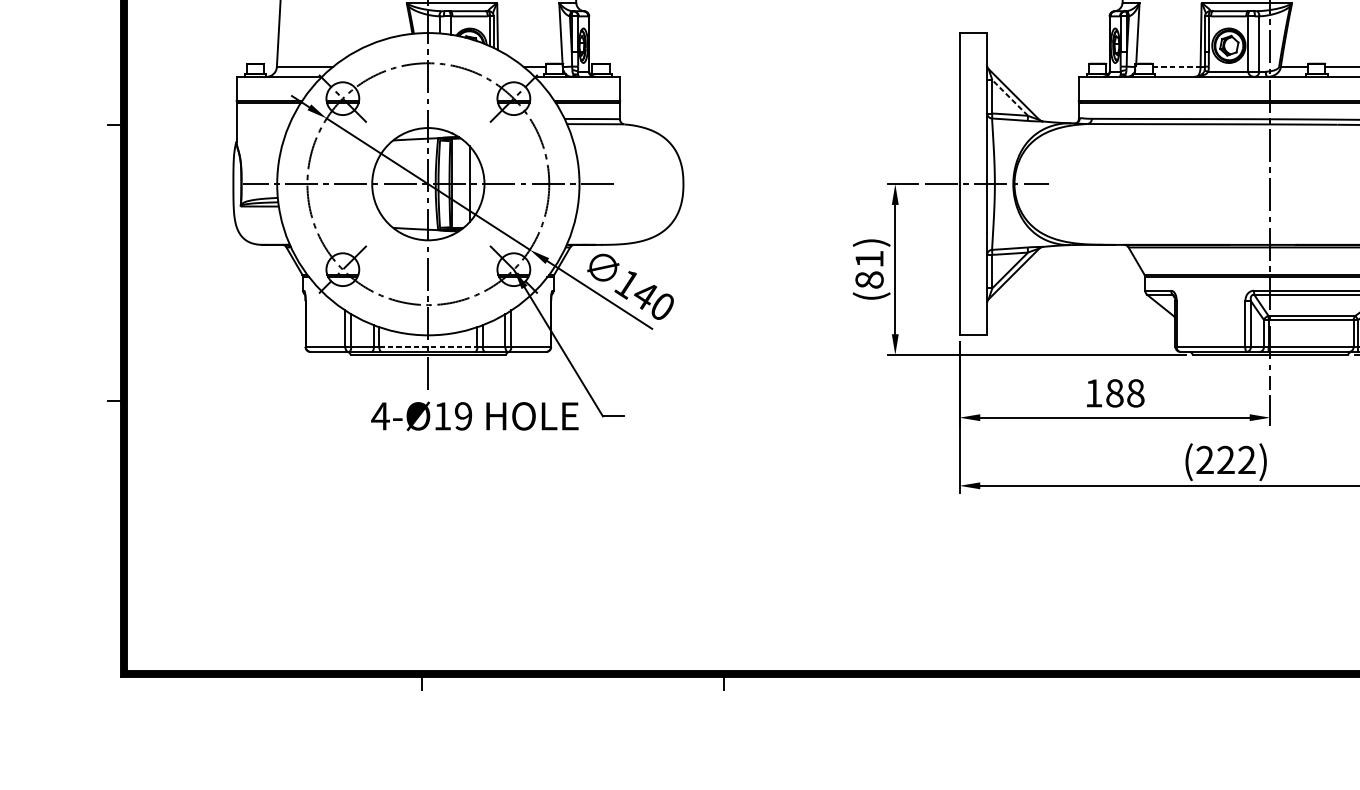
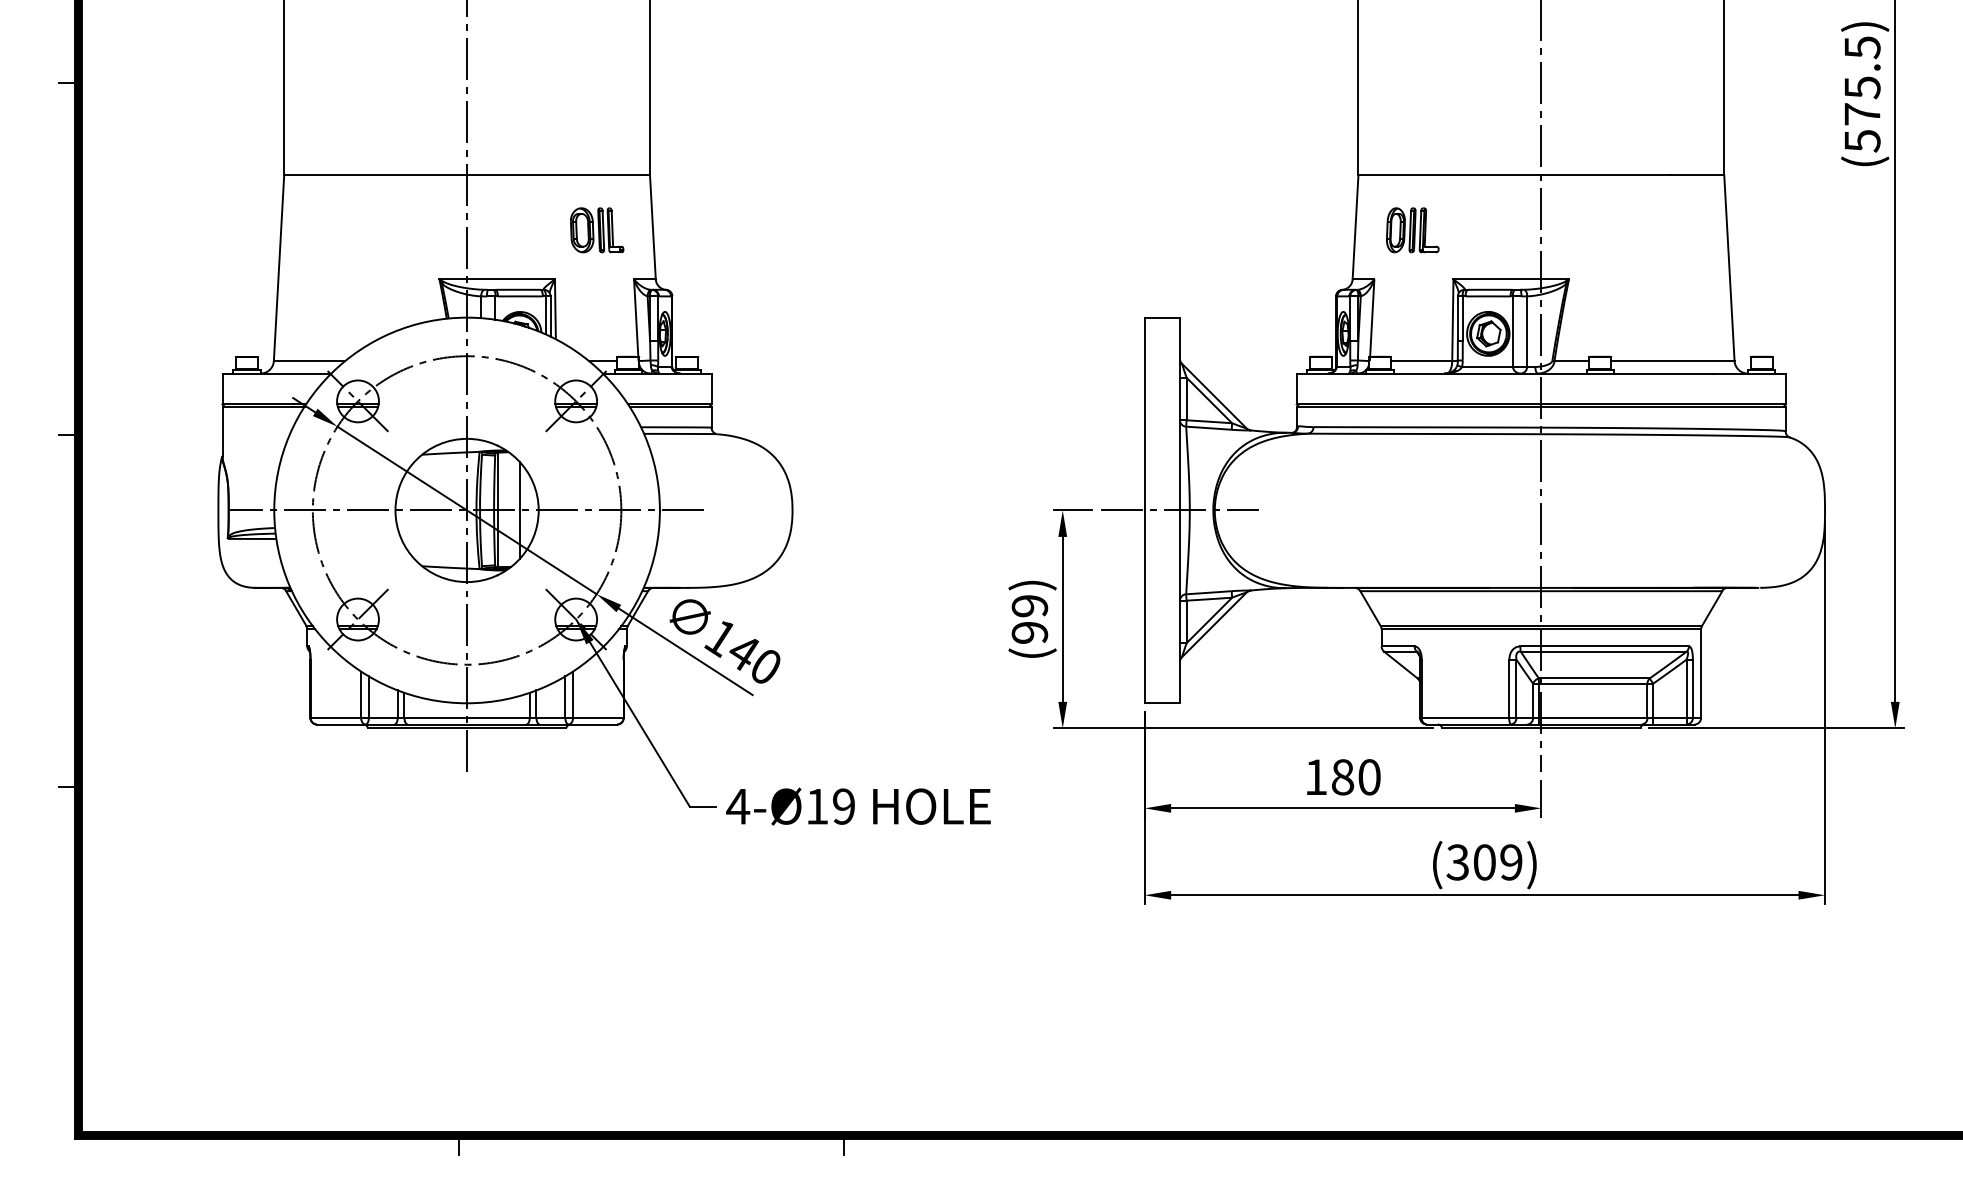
line: (1176, 67) -> (1421, 361), dashed -> solid
line: (1009, 97) -> (1208, 400), dashed -> solid
text: (869, 269) -> (1029, 619), (81) -> (99)
line: (428, 346) -> (467, 717), dashed -> solid
text: (1135, 393) -> (1369, 777), 188 -> 180
text: (474, 416) -> (858, 806), moved
text: (1225, 460) -> (1484, 862), (222) -> (309)

